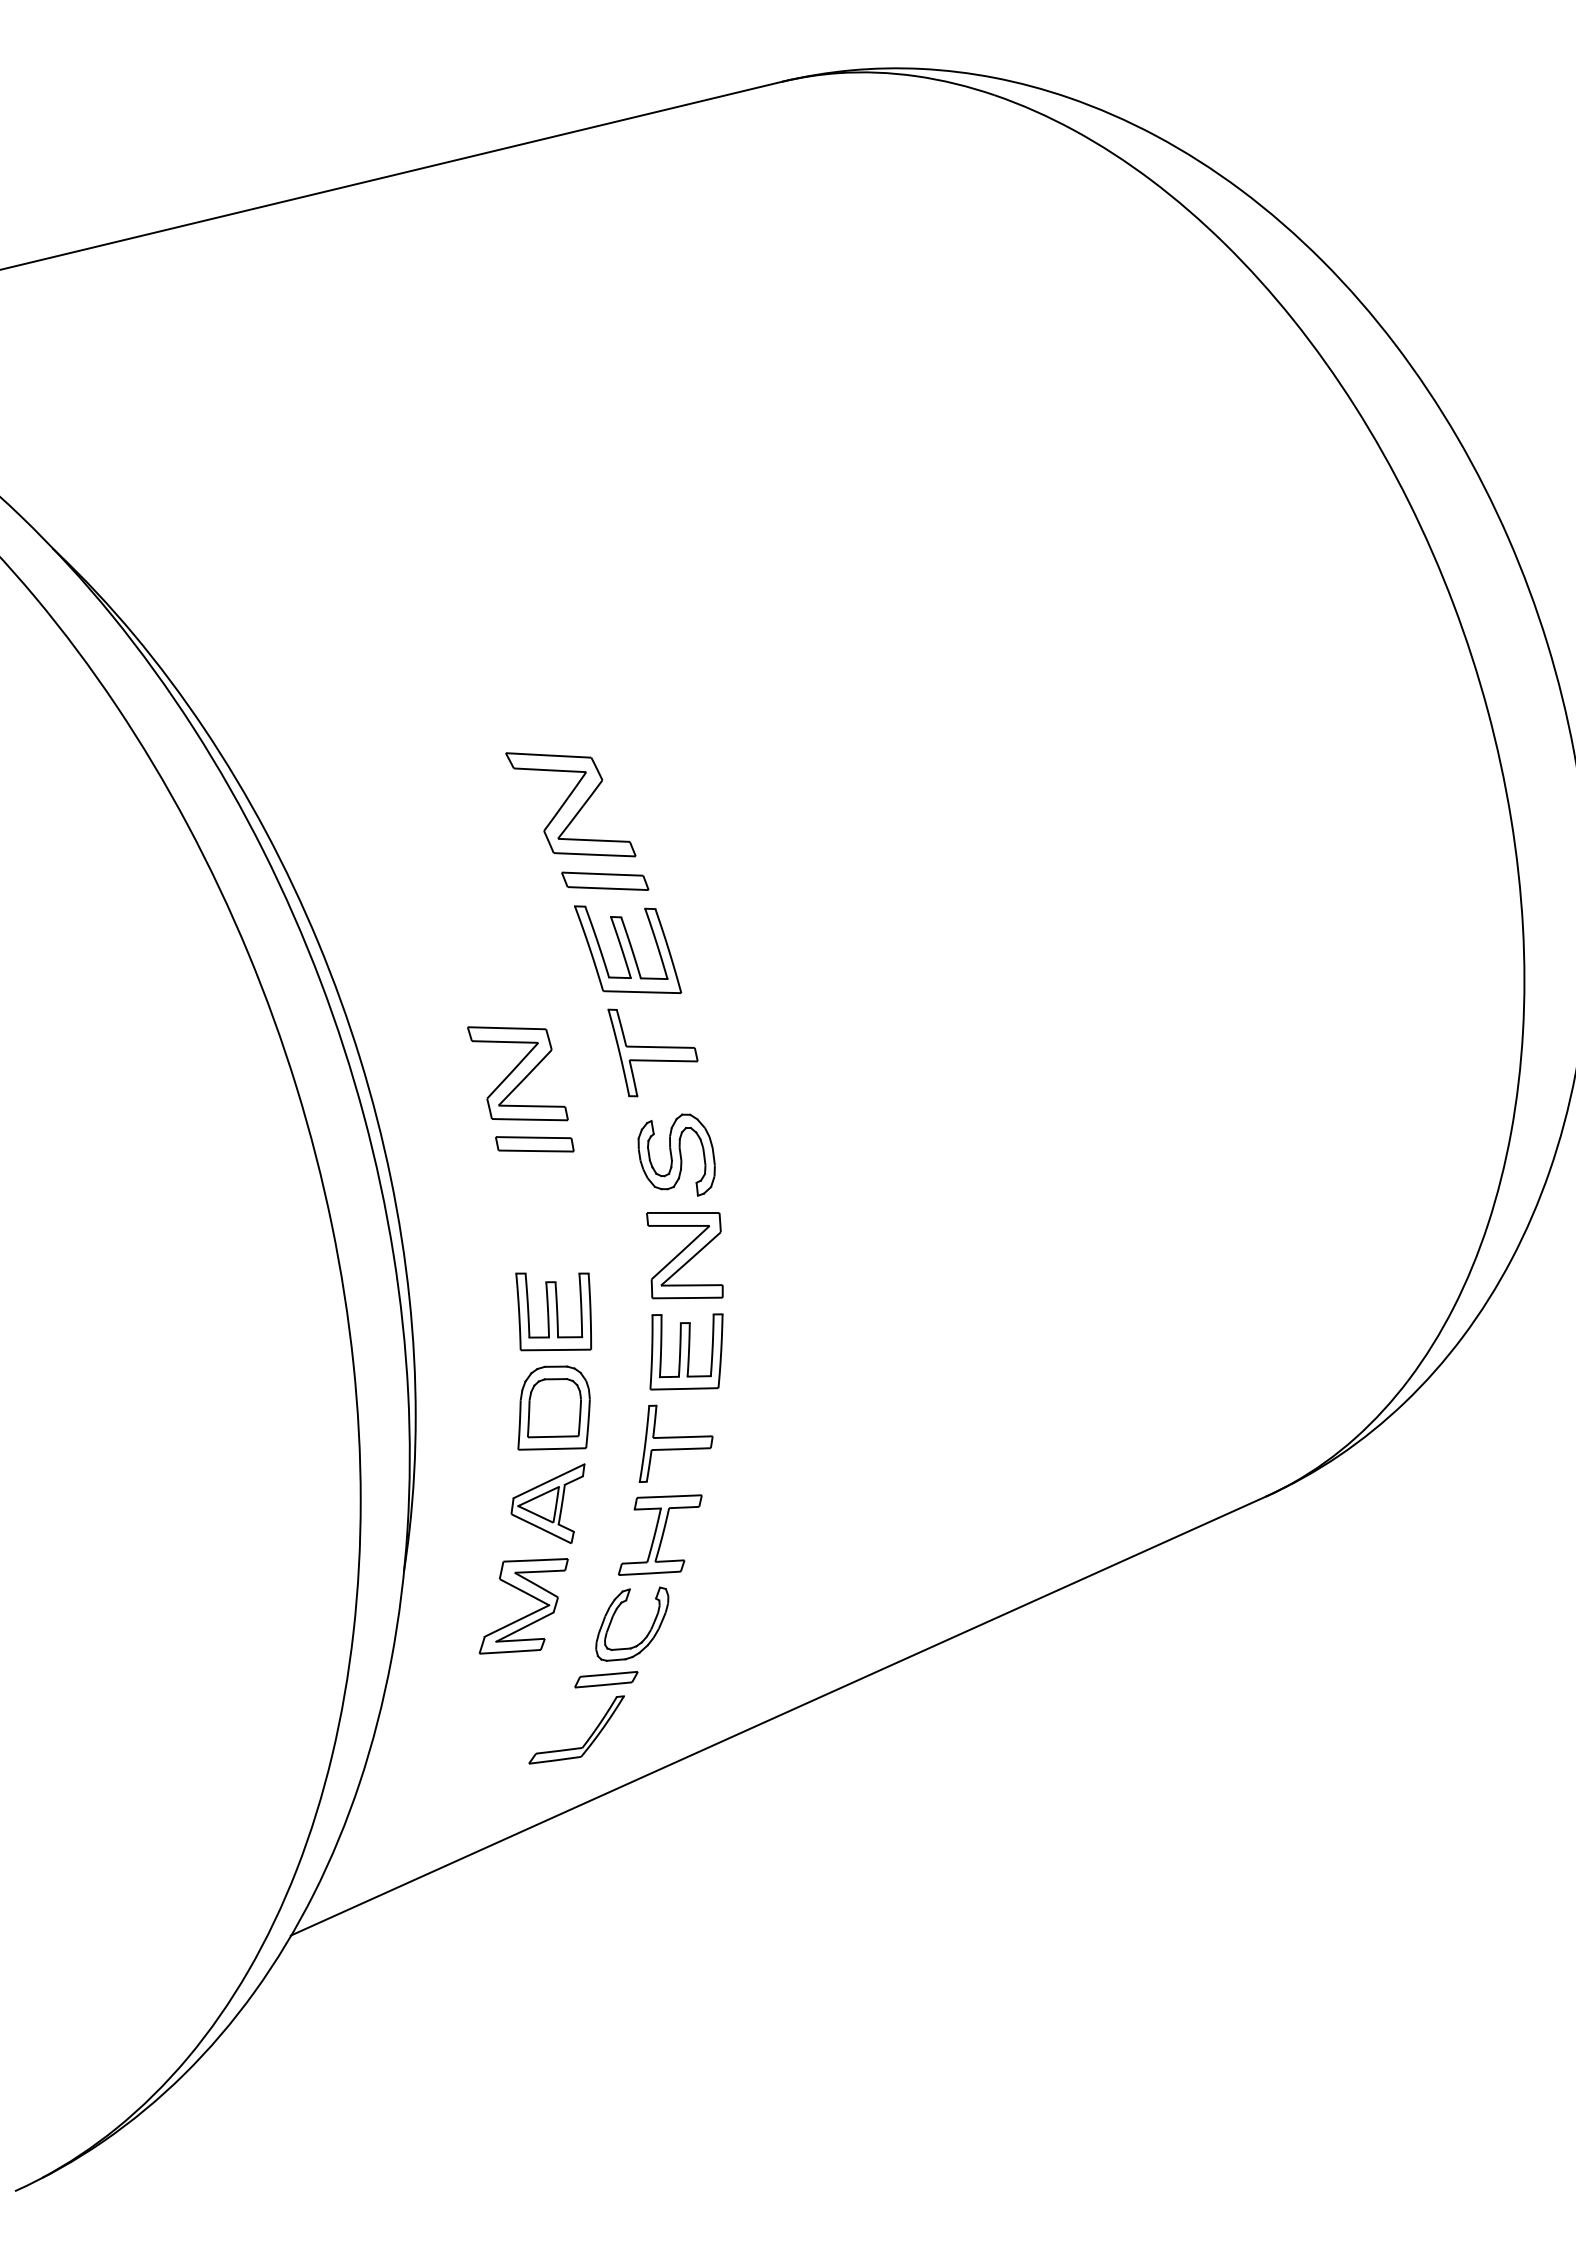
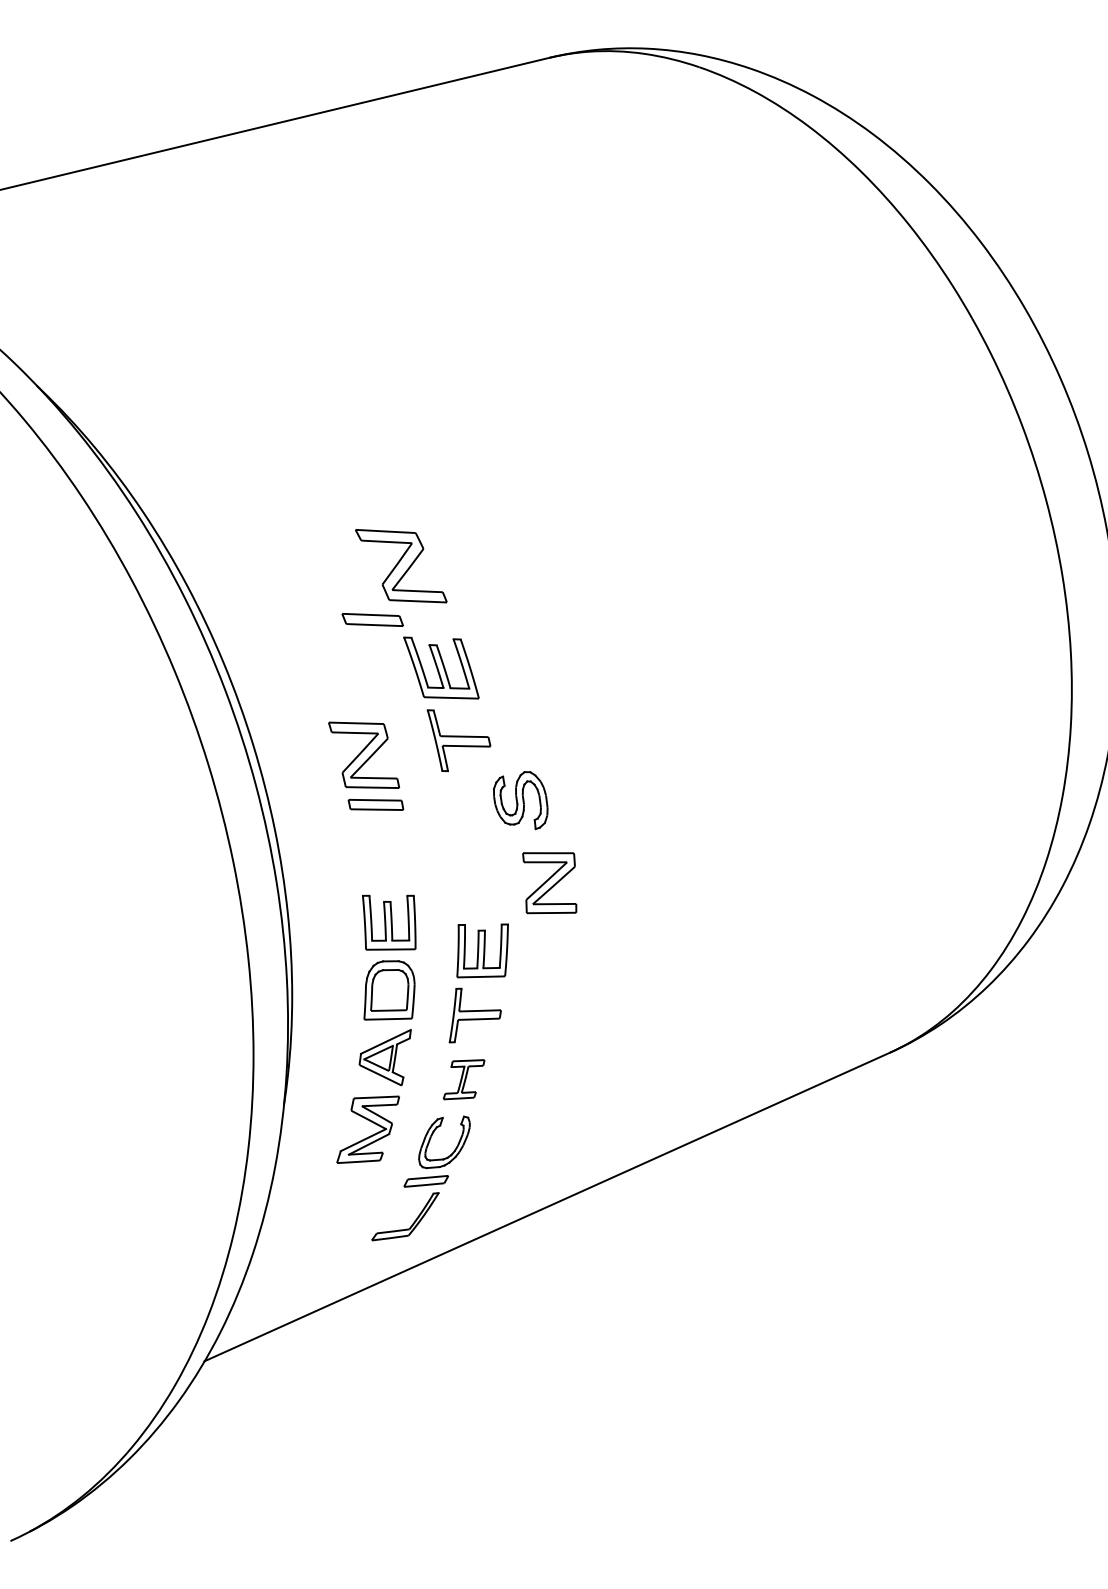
part: (605, 880) -> (372, 619), moved
part: (676, 1154) -> (520, 800), moved
part: (684, 1255) -> (549, 883), moved
part: (659, 1534) -> (463, 1079), size x0.7

